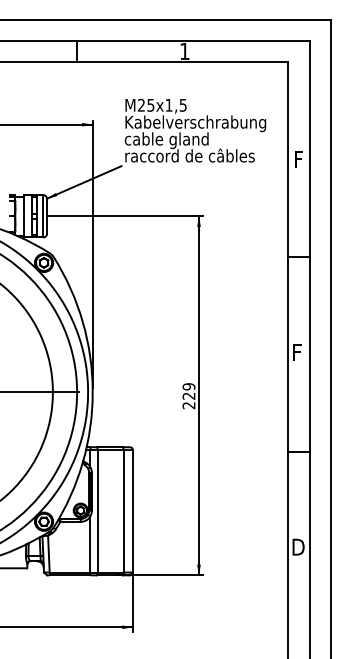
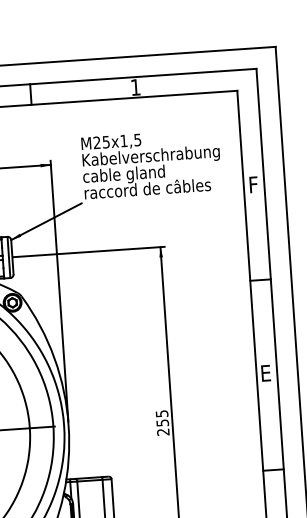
text: (298, 352) -> (266, 373), F -> E
text: (188, 391) -> (161, 418), 229 -> 255

